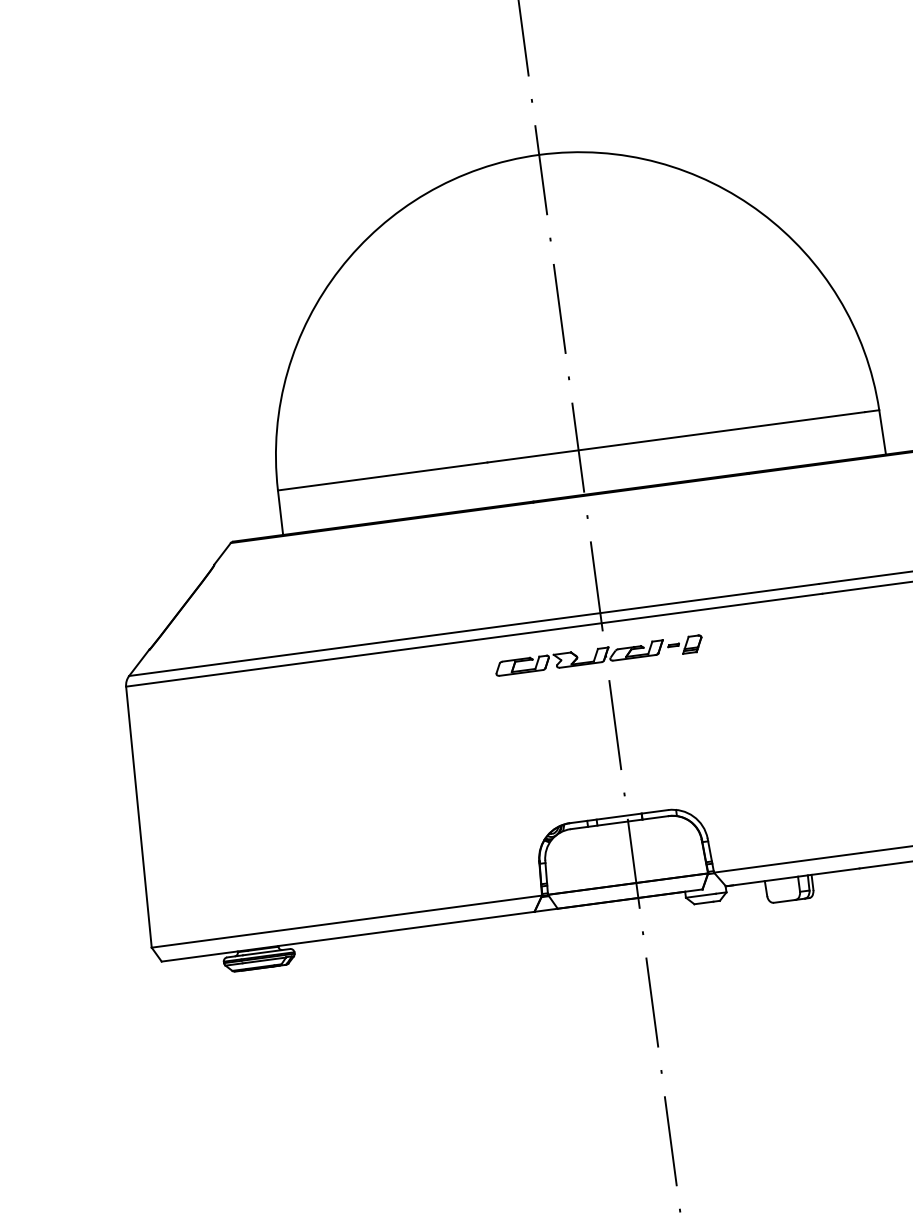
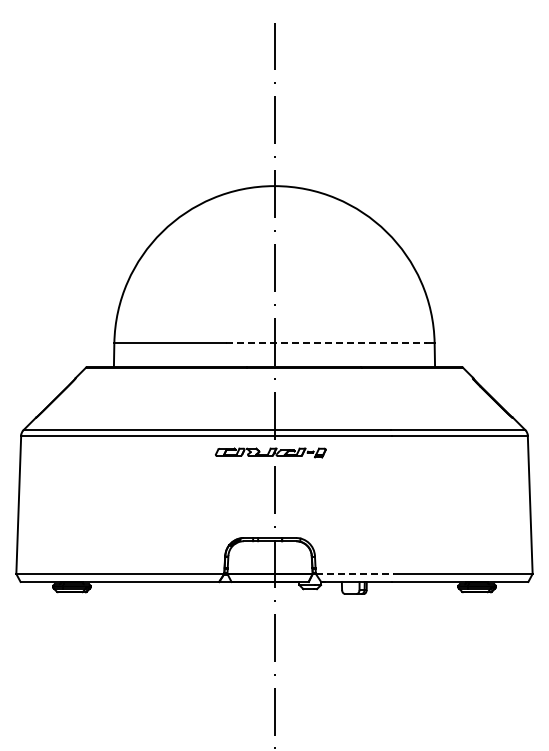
line: (676, 437) -> (326, 343), solid -> dashed
line: (788, 861) -> (355, 573), solid -> dashed

